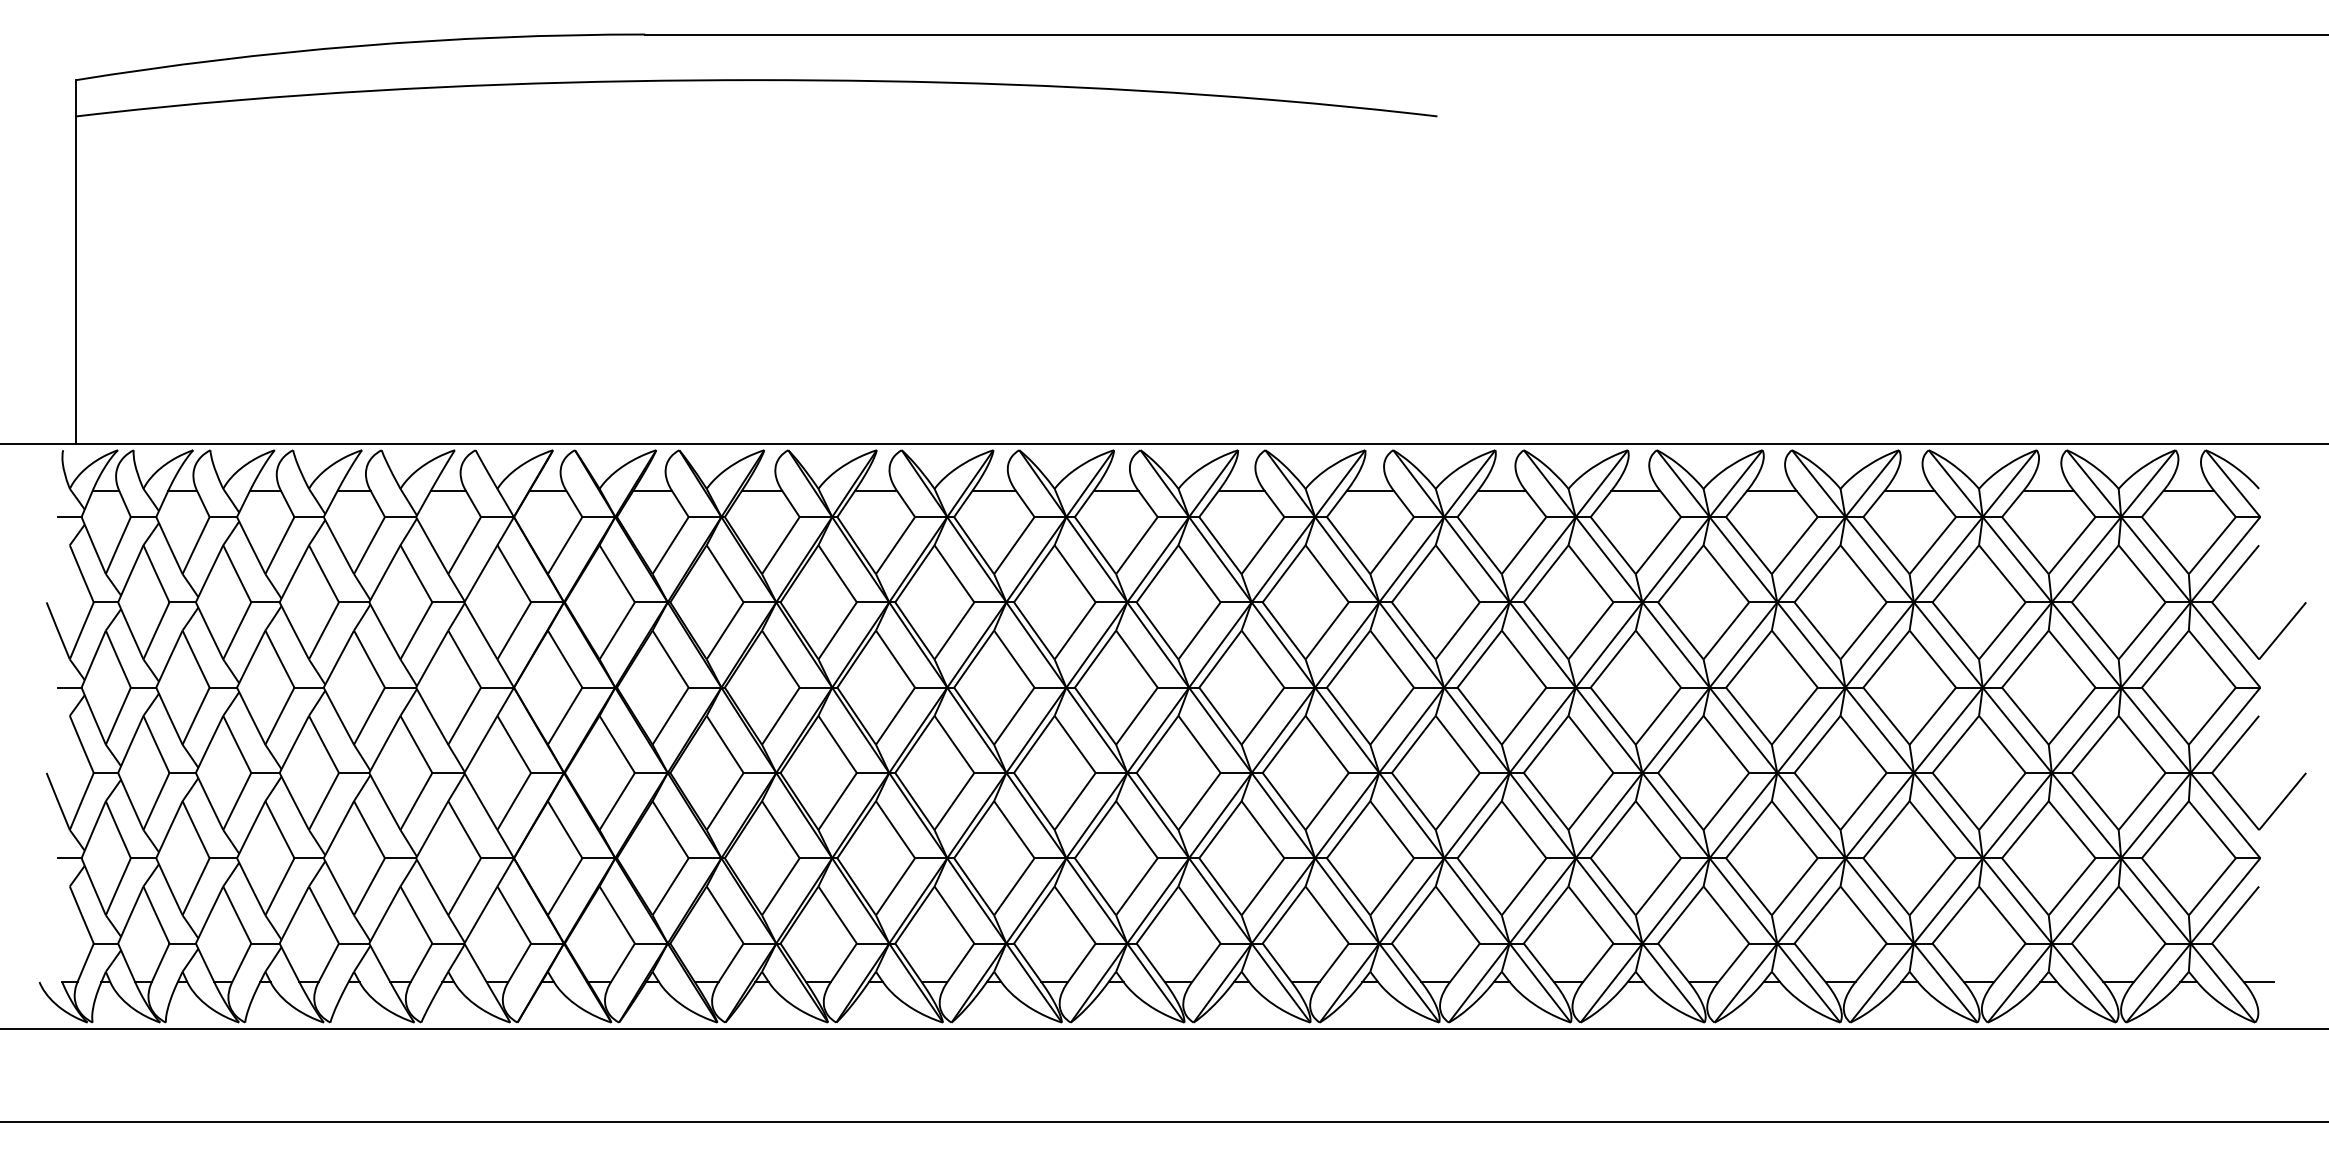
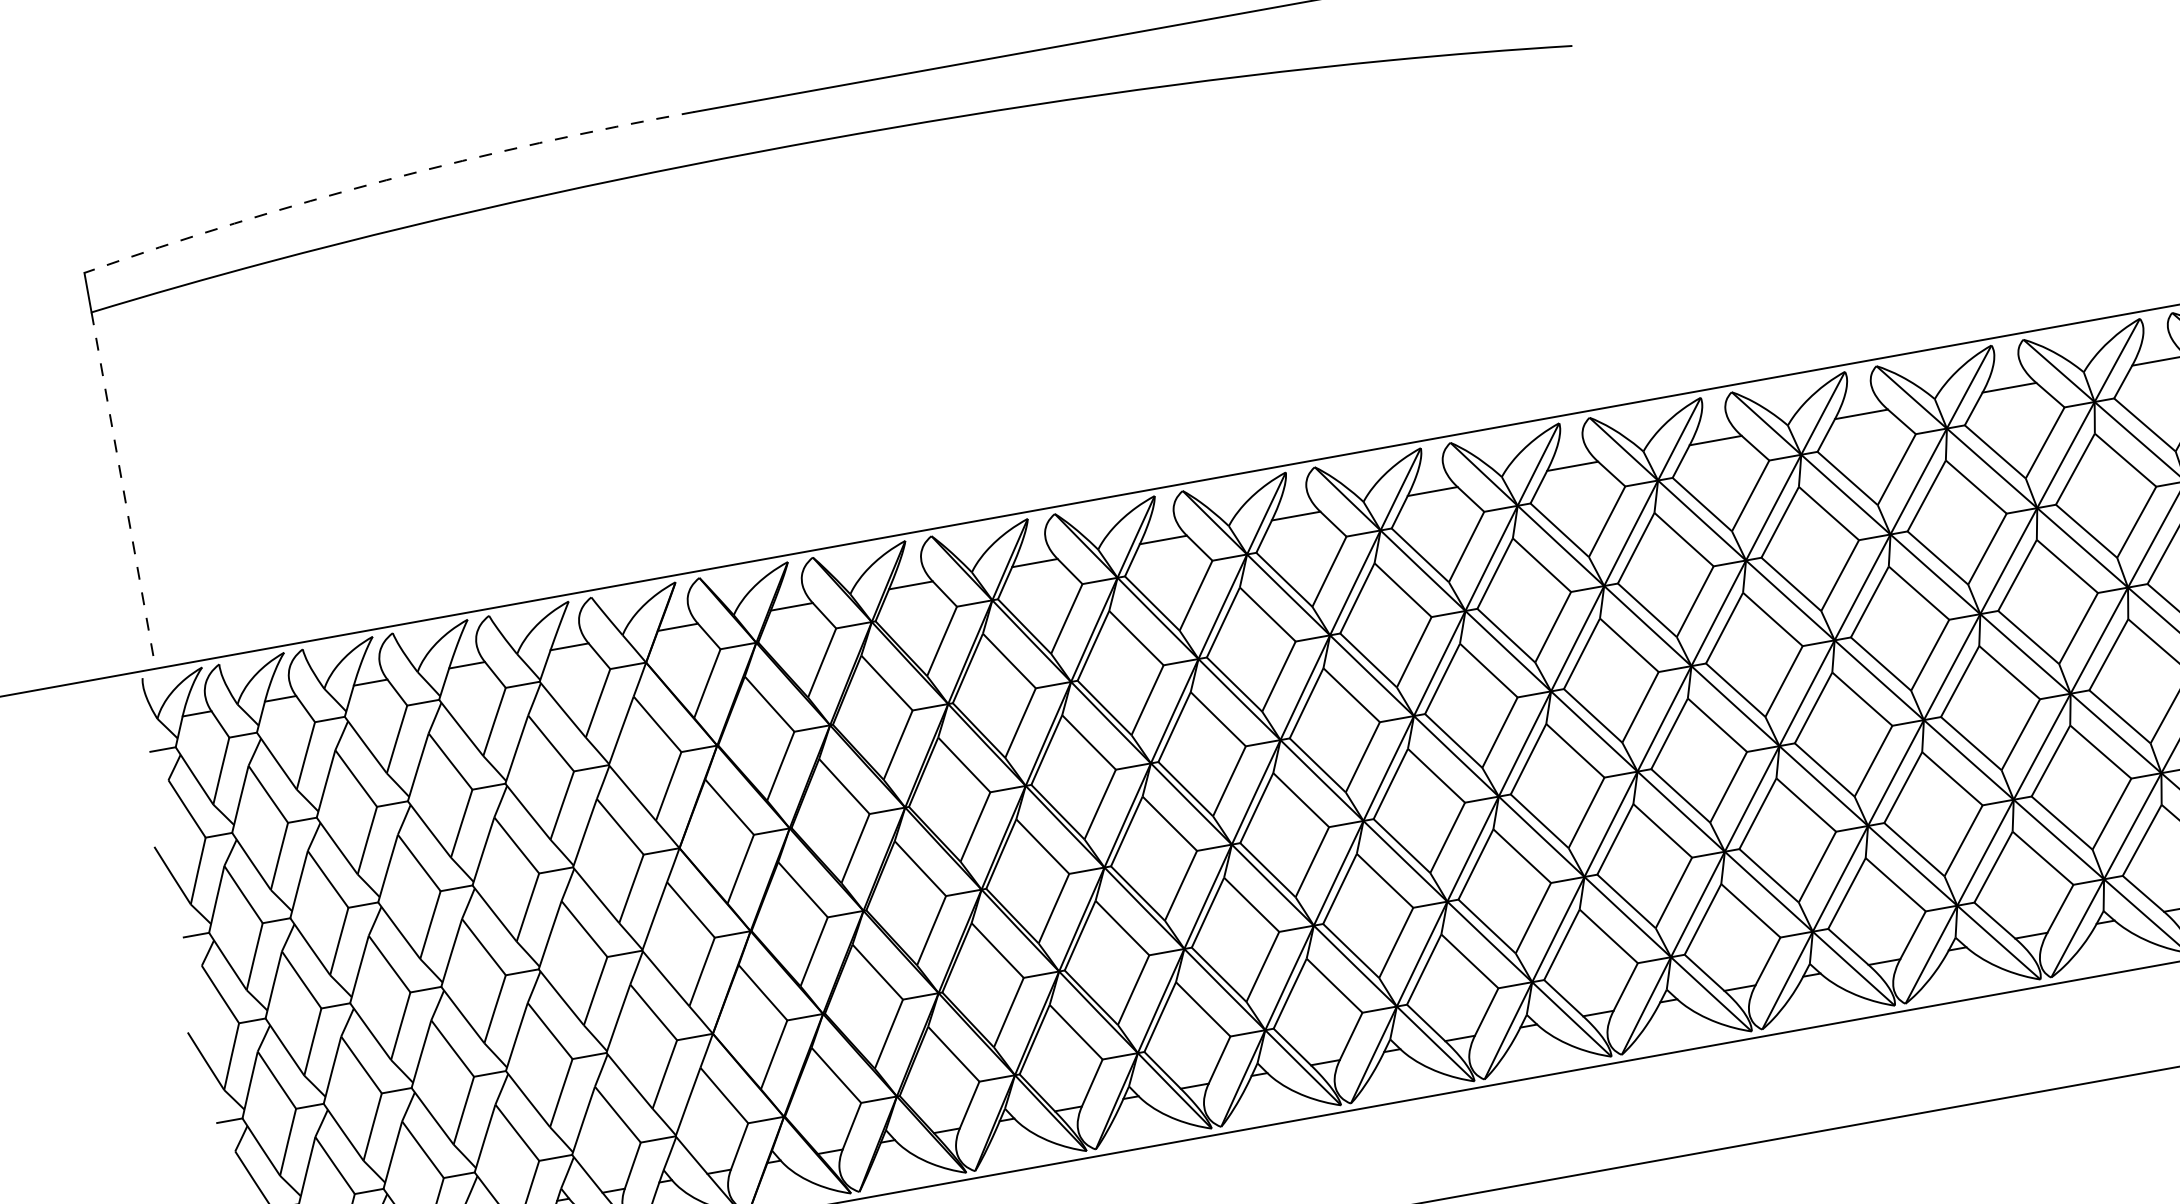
arc: (359, 45) -> (385, 179), solid -> dashed
line: (76, 280) -> (123, 490), solid -> dashed

